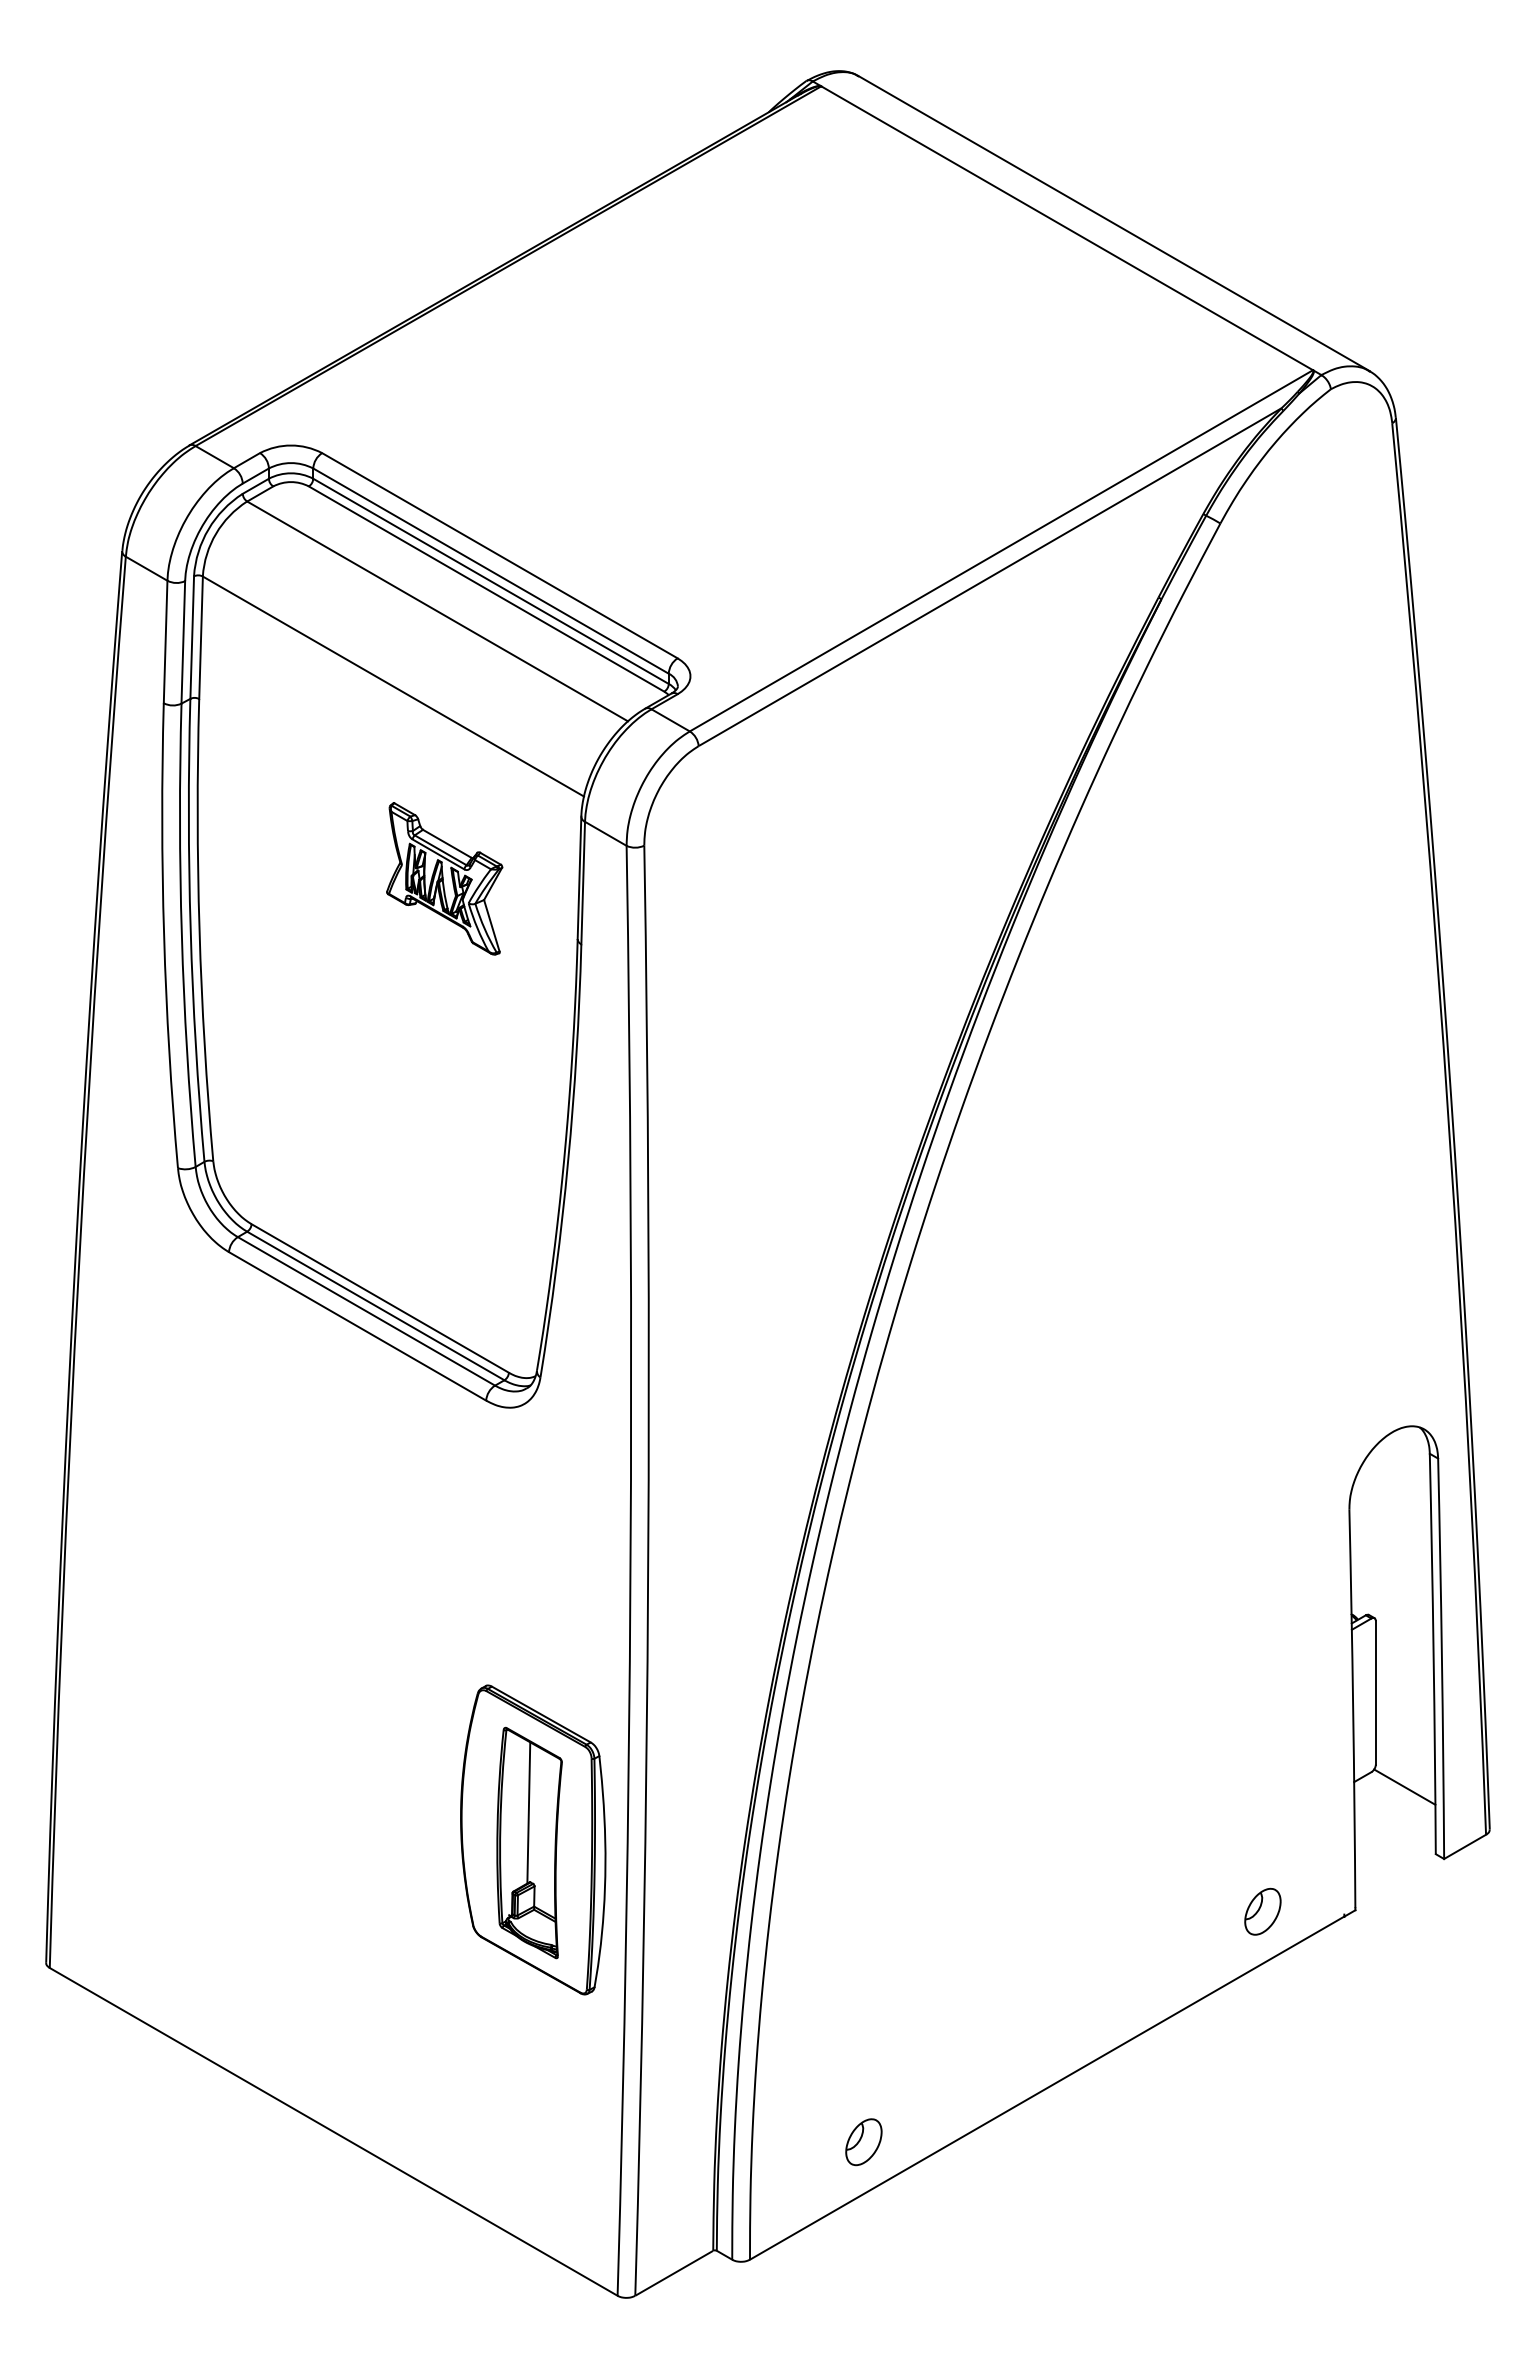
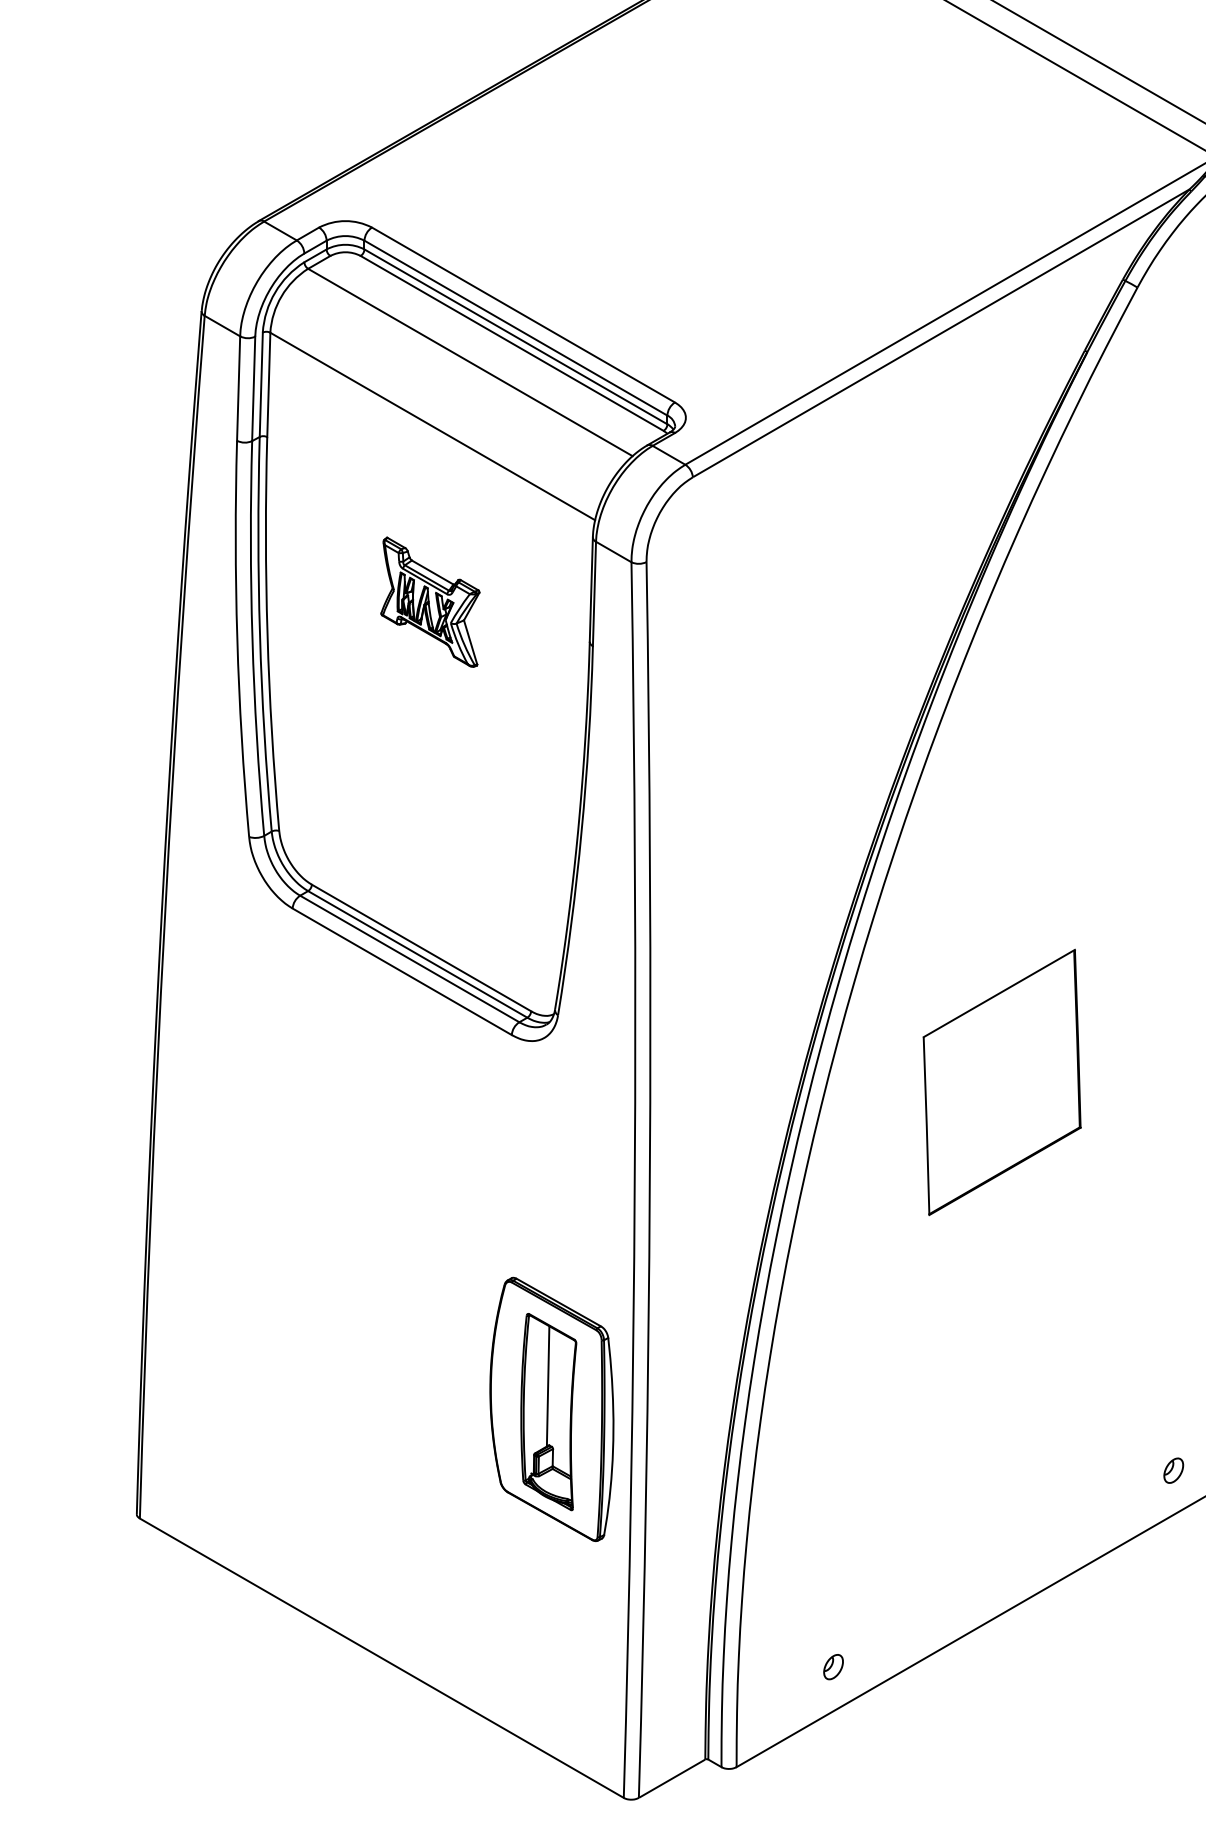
part: (444, 878) -> (430, 602), moved
part: (1061, 1455) -> (1002, 1081), added
part: (1262, 1911) -> (1173, 1470), size x0.62
part: (863, 2142) -> (833, 1667), size x0.62

